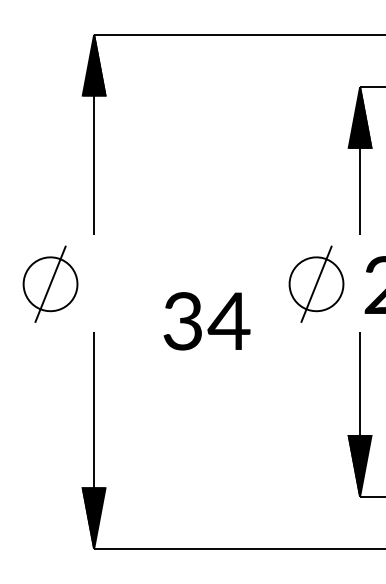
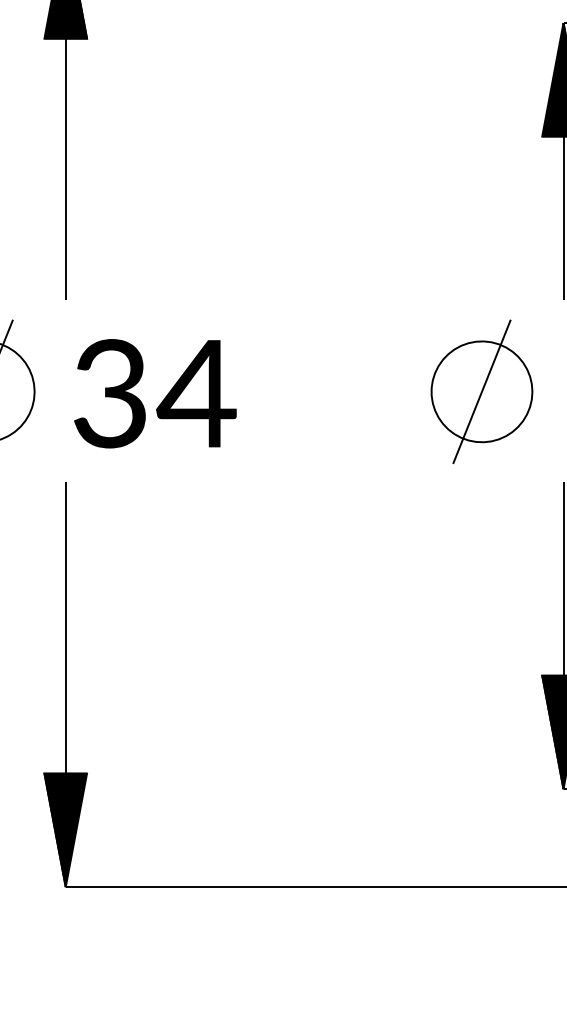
text: (206, 321) -> (154, 394), moved

